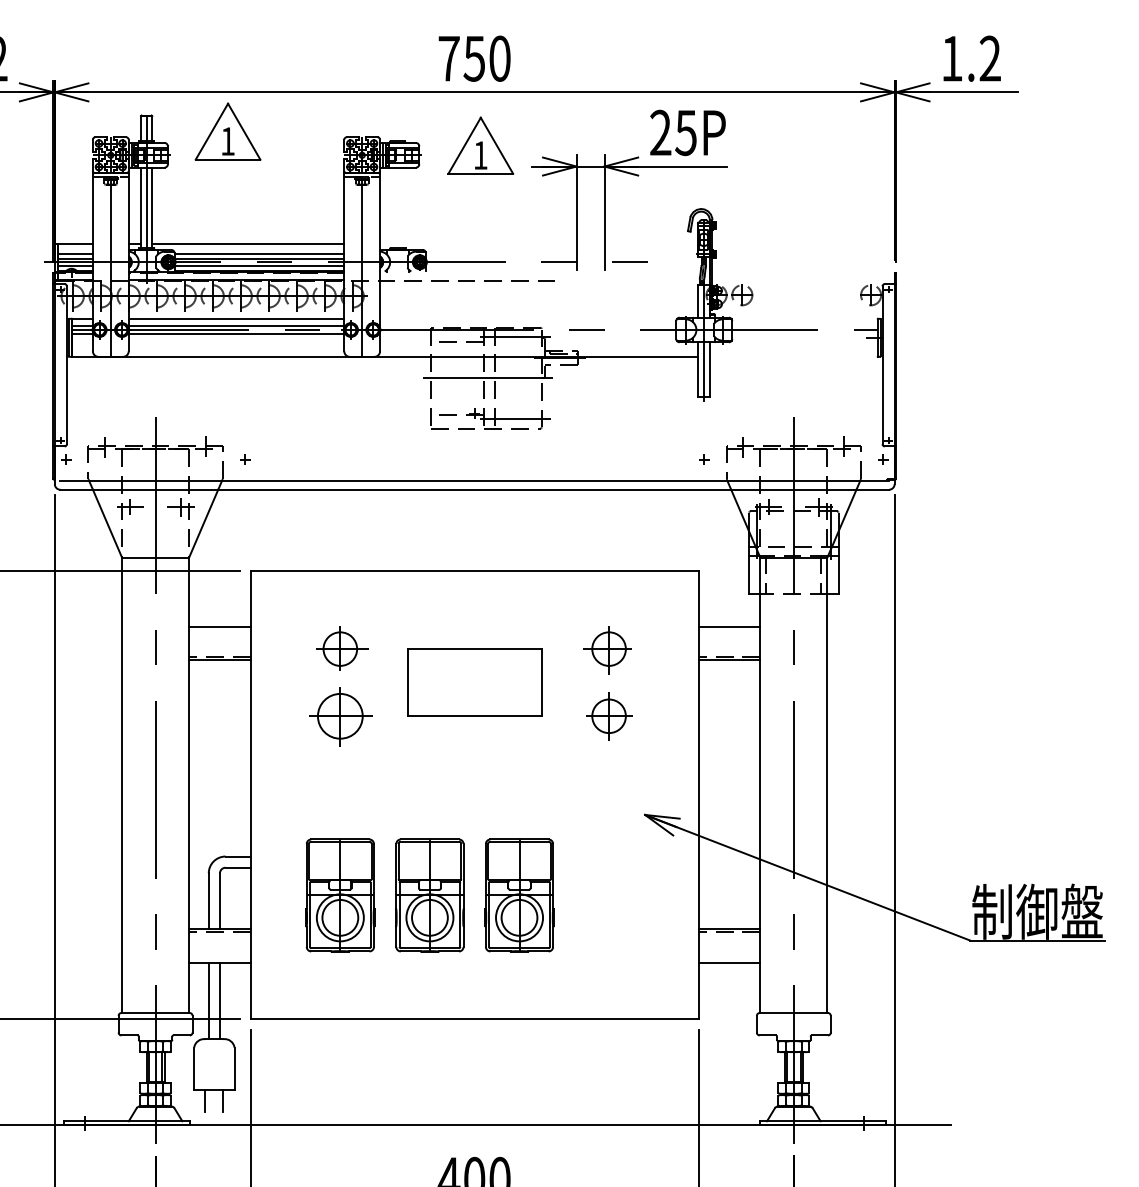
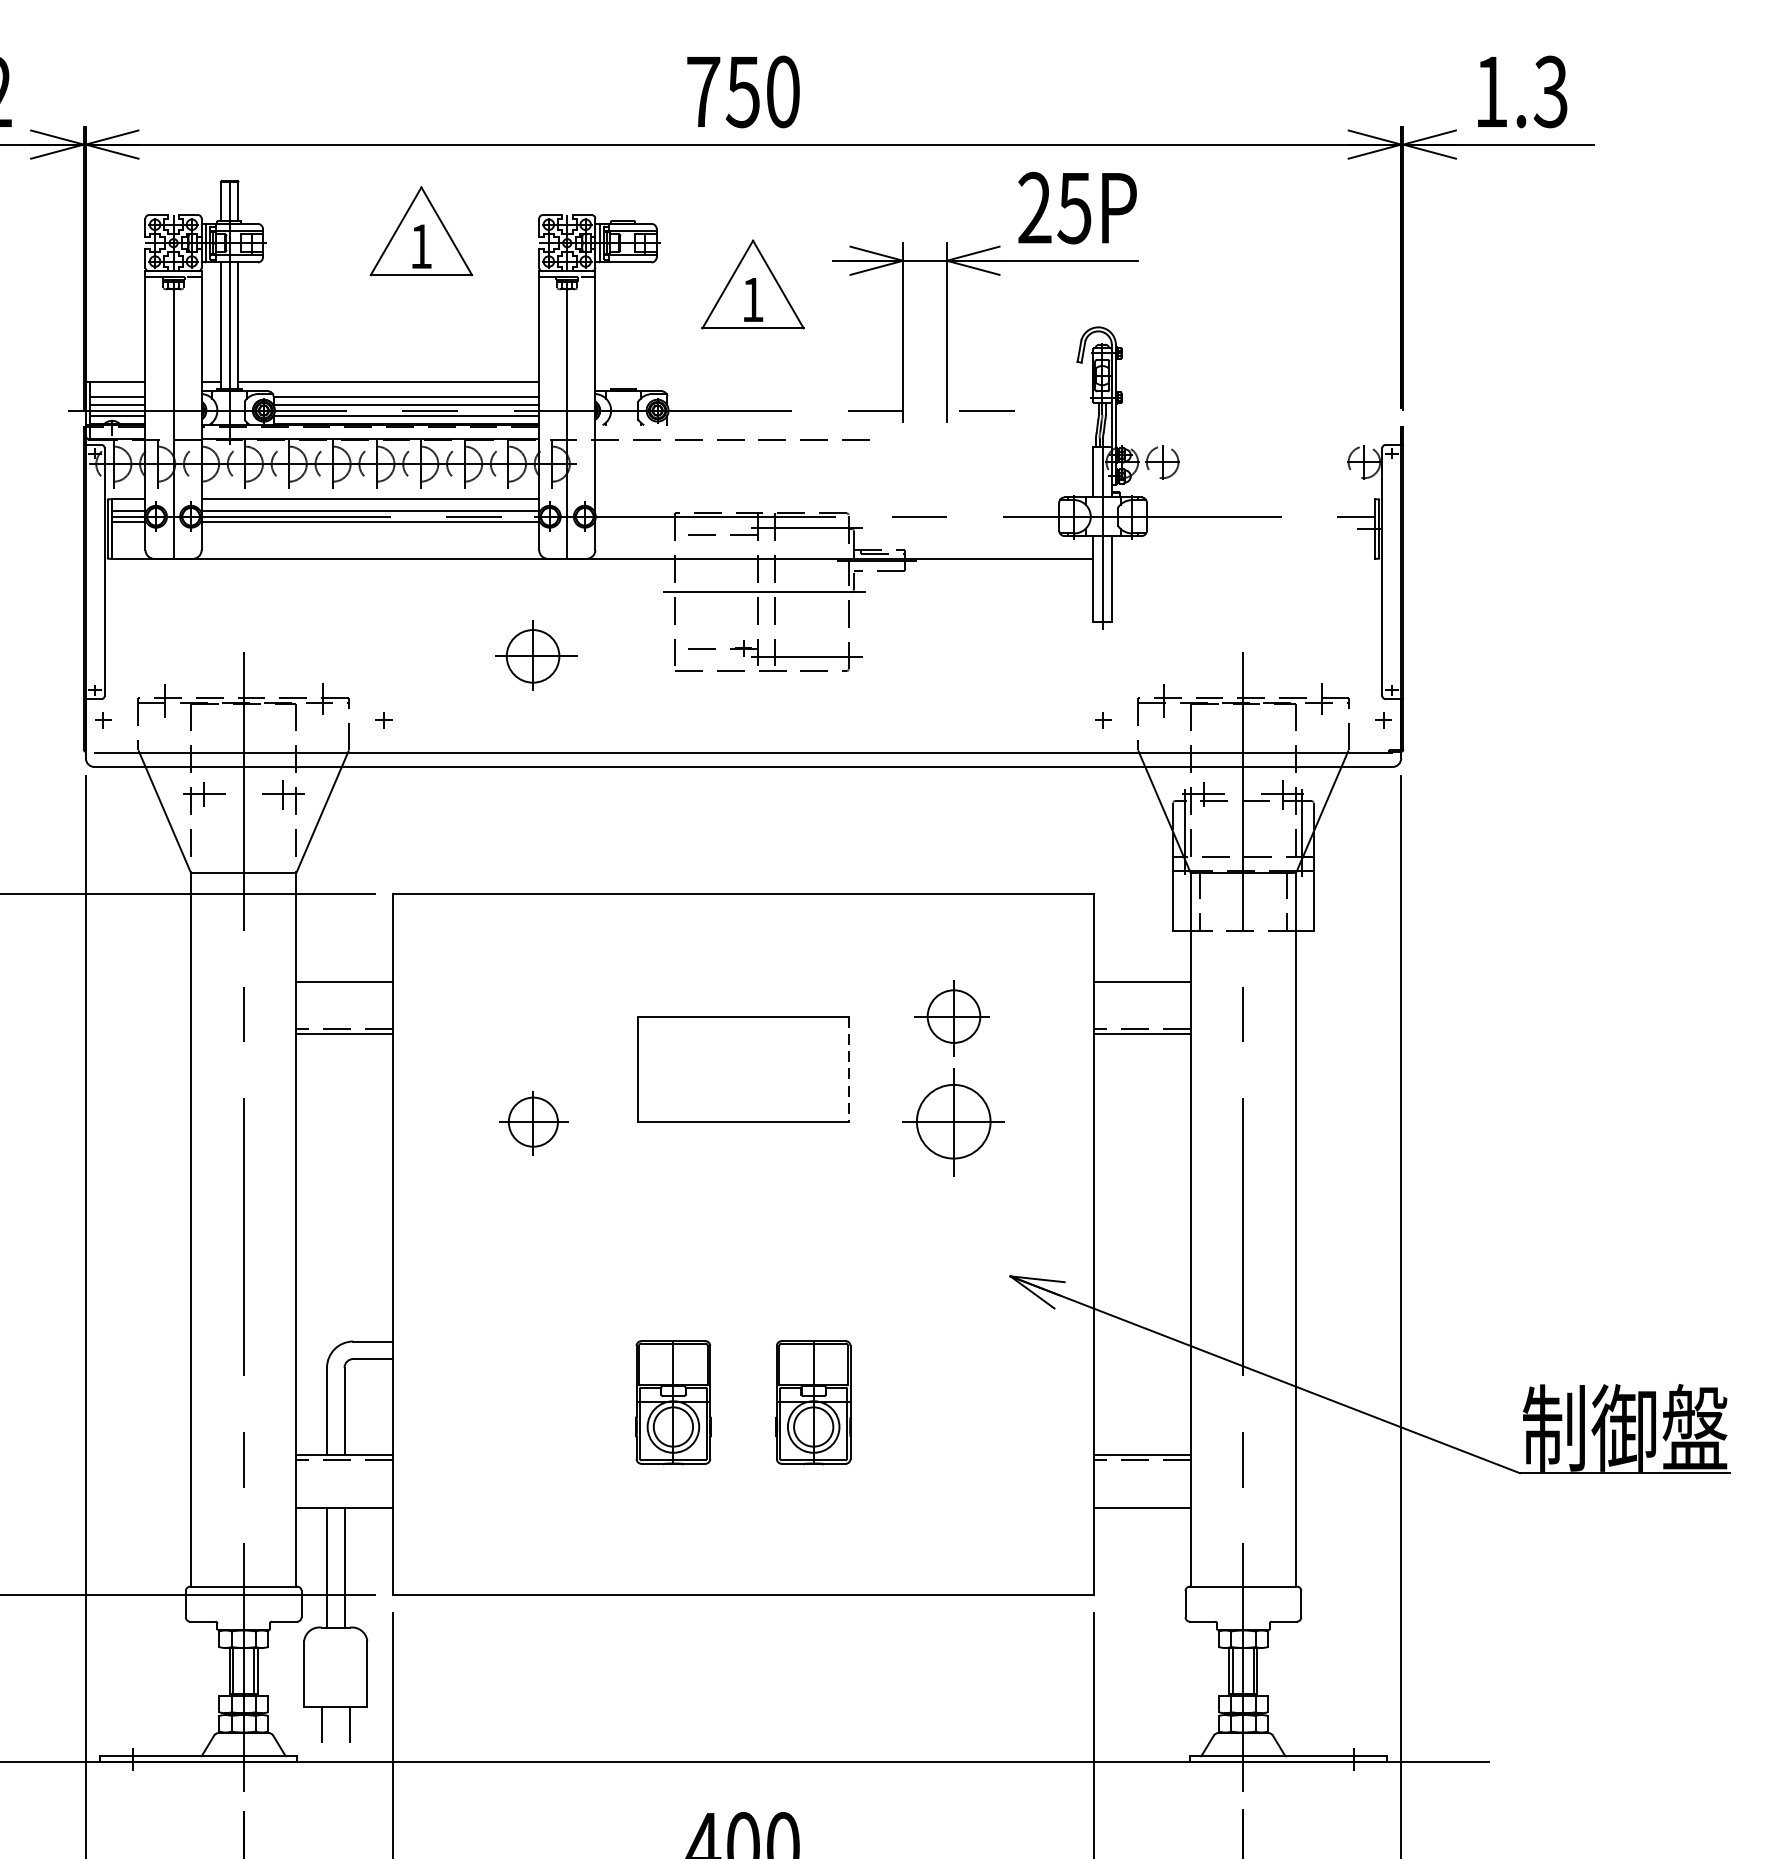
text: (989, 58) -> (1549, 91), 1.2 -> 1.3
part: (227, 131) -> (420, 230), moved
part: (480, 145) -> (752, 284), moved
part: (342, 648) -> (536, 655), moved
line: (541, 682) -> (848, 1068), solid -> dashed
part: (340, 716) -> (533, 1122), size x0.7
part: (609, 716) -> (954, 1122), size x1.4
part: (340, 895) -> (533, 1402), removed
part: (429, 895) -> (672, 1402), size x0.7
part: (519, 895) -> (813, 1402), size x0.7

